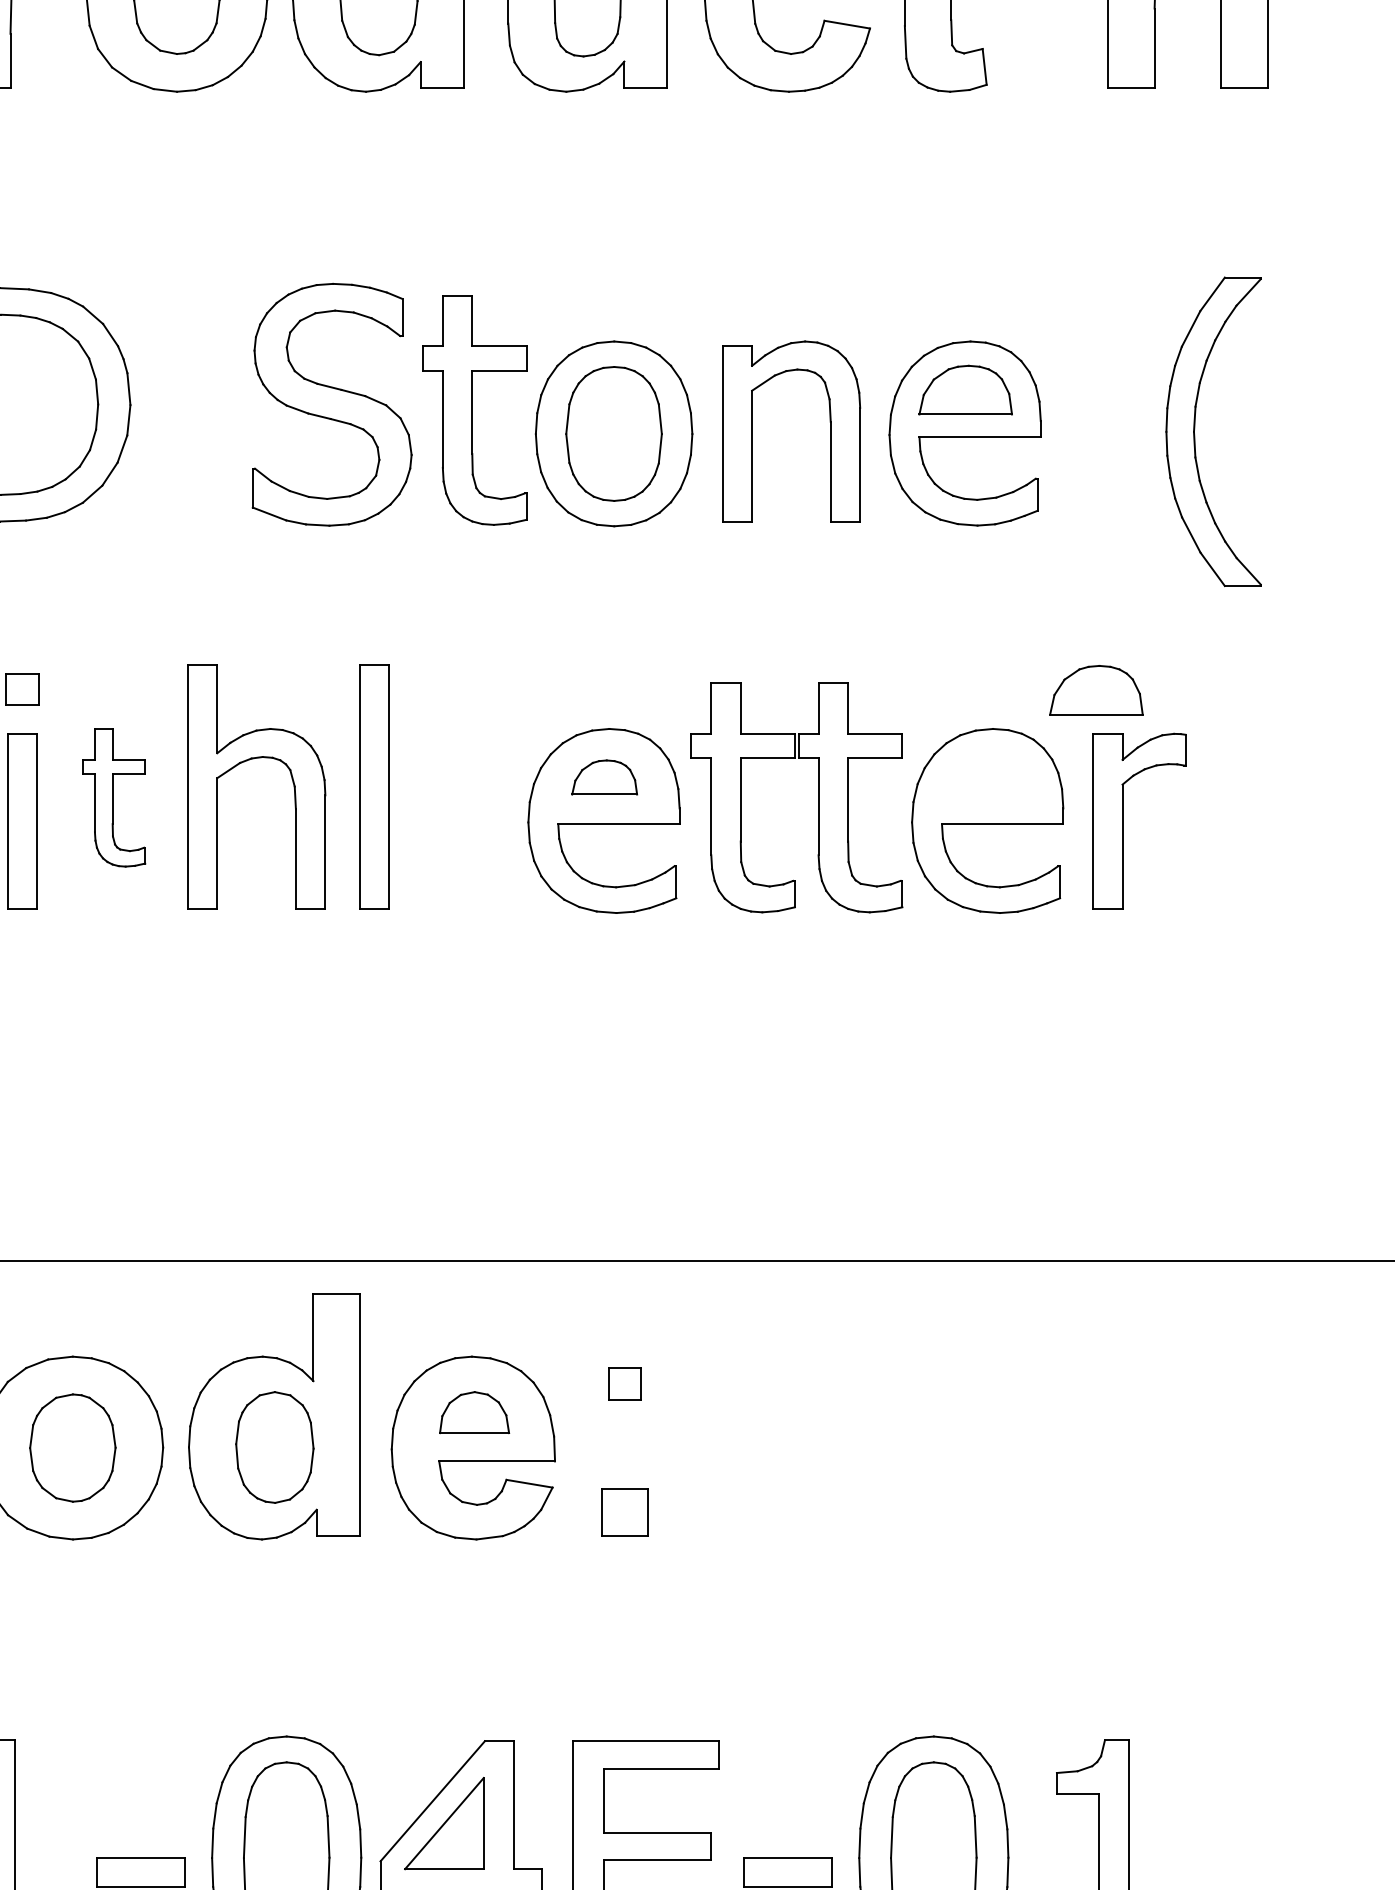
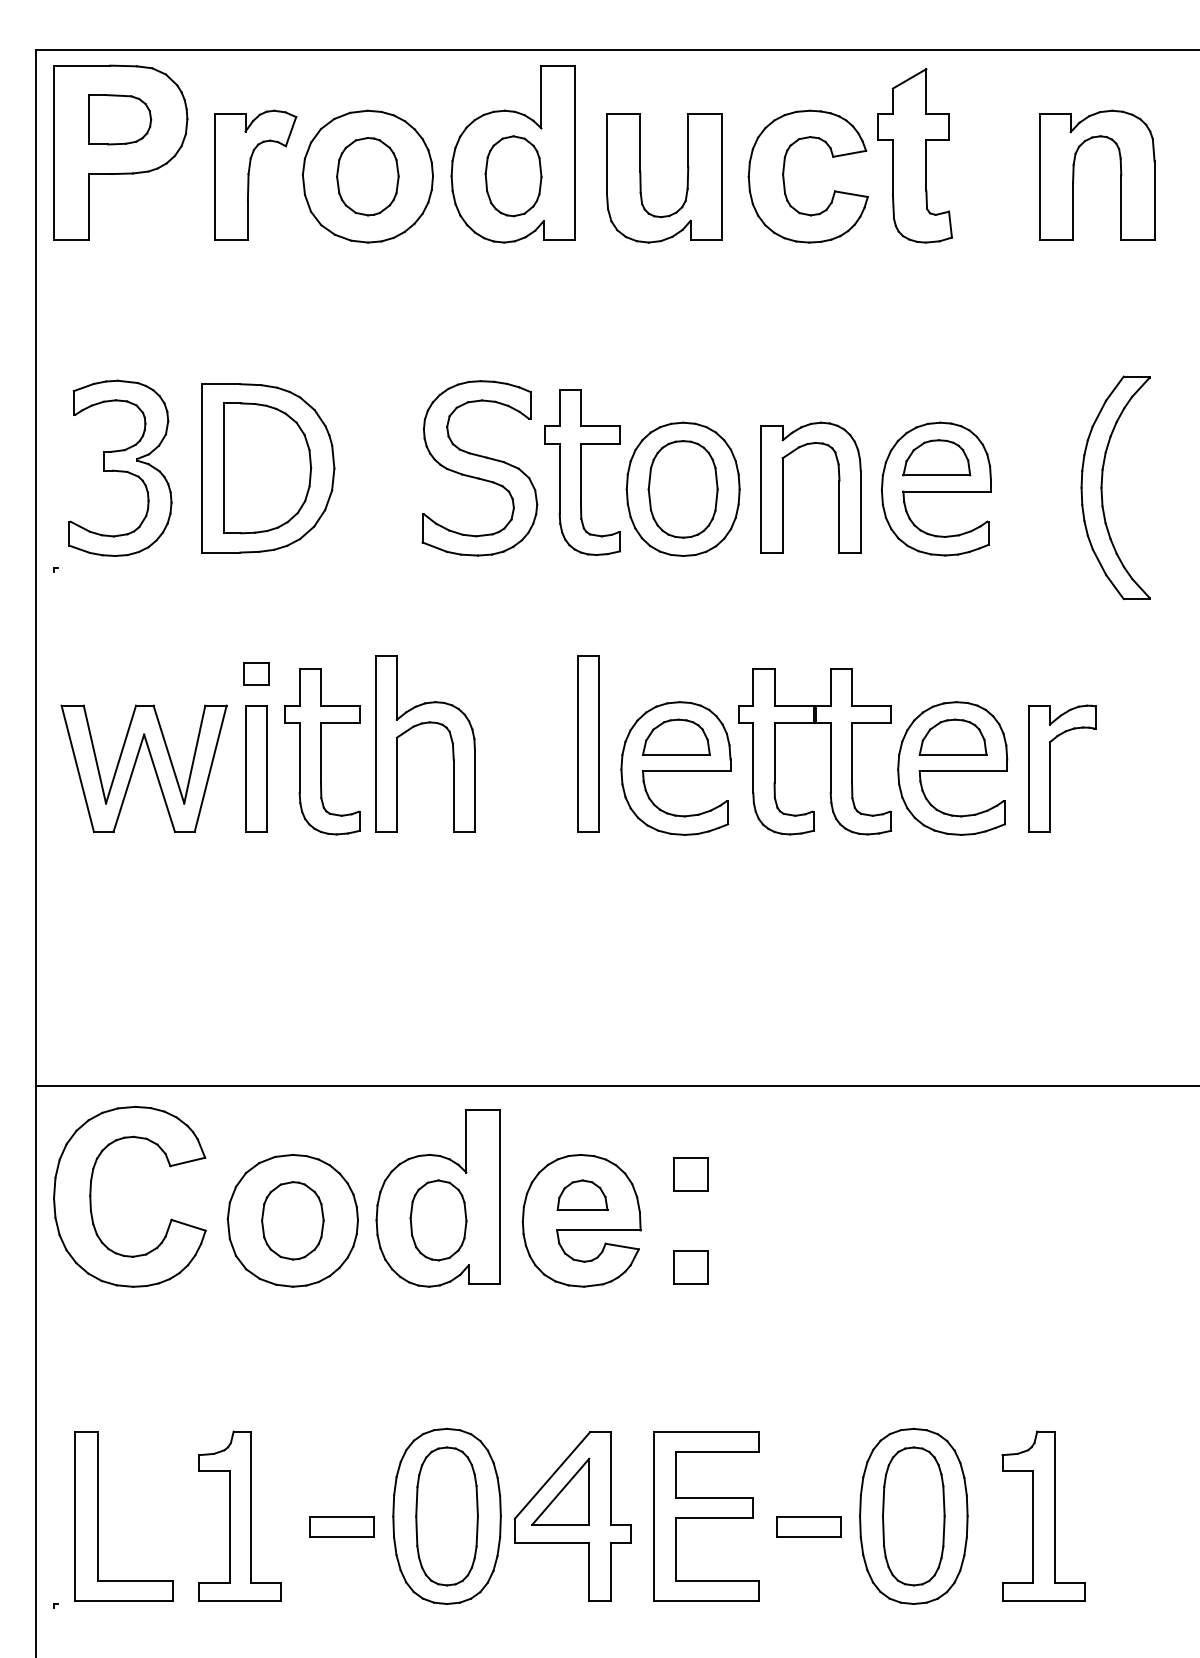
part: (1095, 689) -> (952, 736), moved
part: (604, 776) -> (676, 736), size x1.43
part: (374, 786) -> (588, 743), moved
part: (113, 797) -> (322, 751), size x1.67
part: (624, 1383) -> (690, 1174), size x1.43

